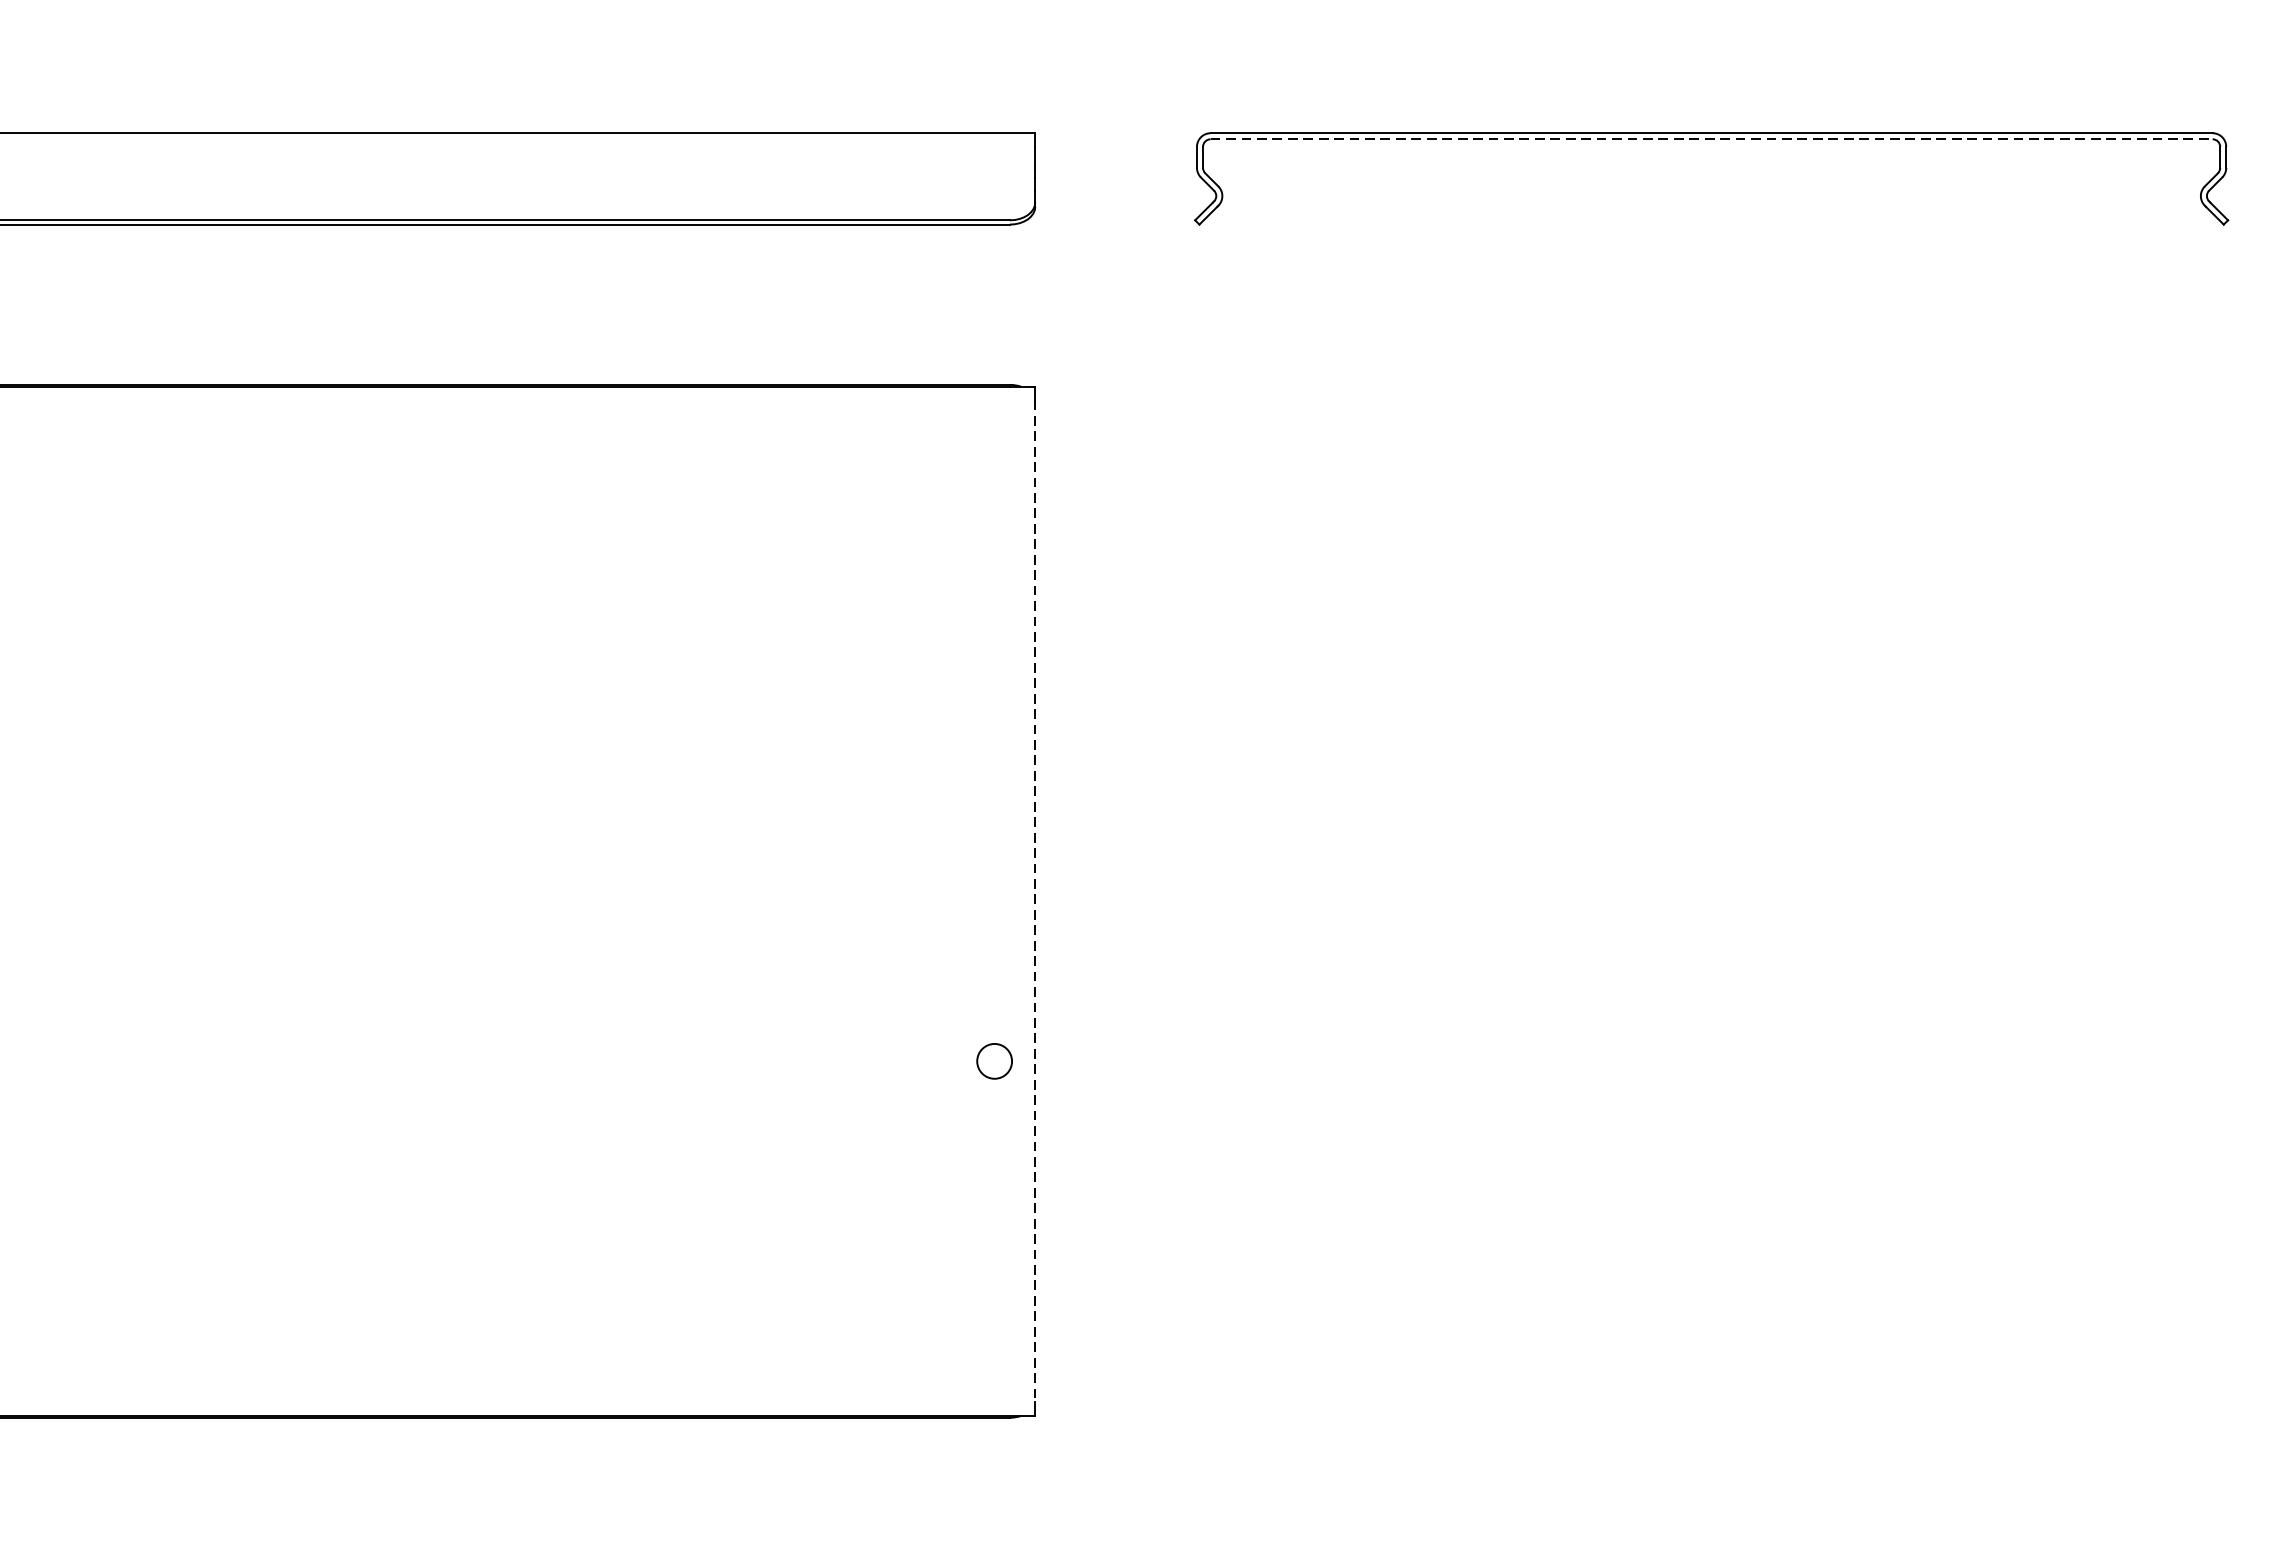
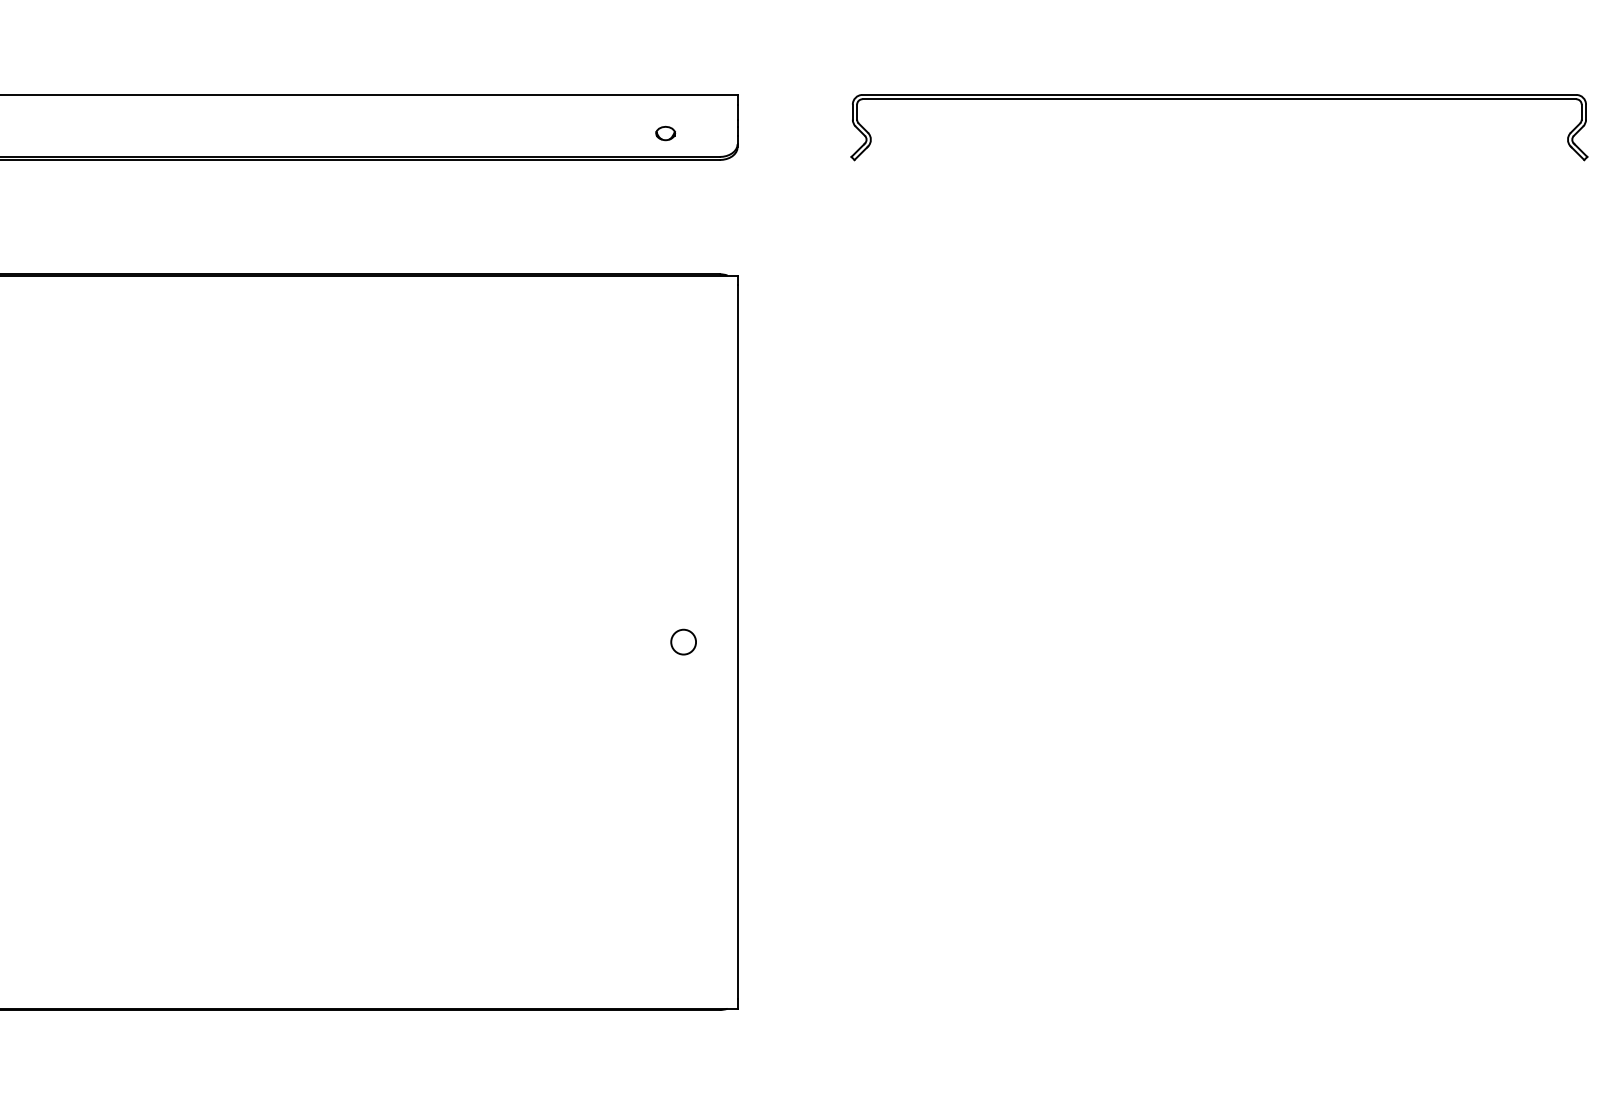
line: (1711, 139) -> (1219, 99), dashed -> solid
part: (934, 187) -> (665, 133), added
line: (1035, 901) -> (737, 642), dashed -> solid
circle: (994, 1060) -> (683, 641), moved

